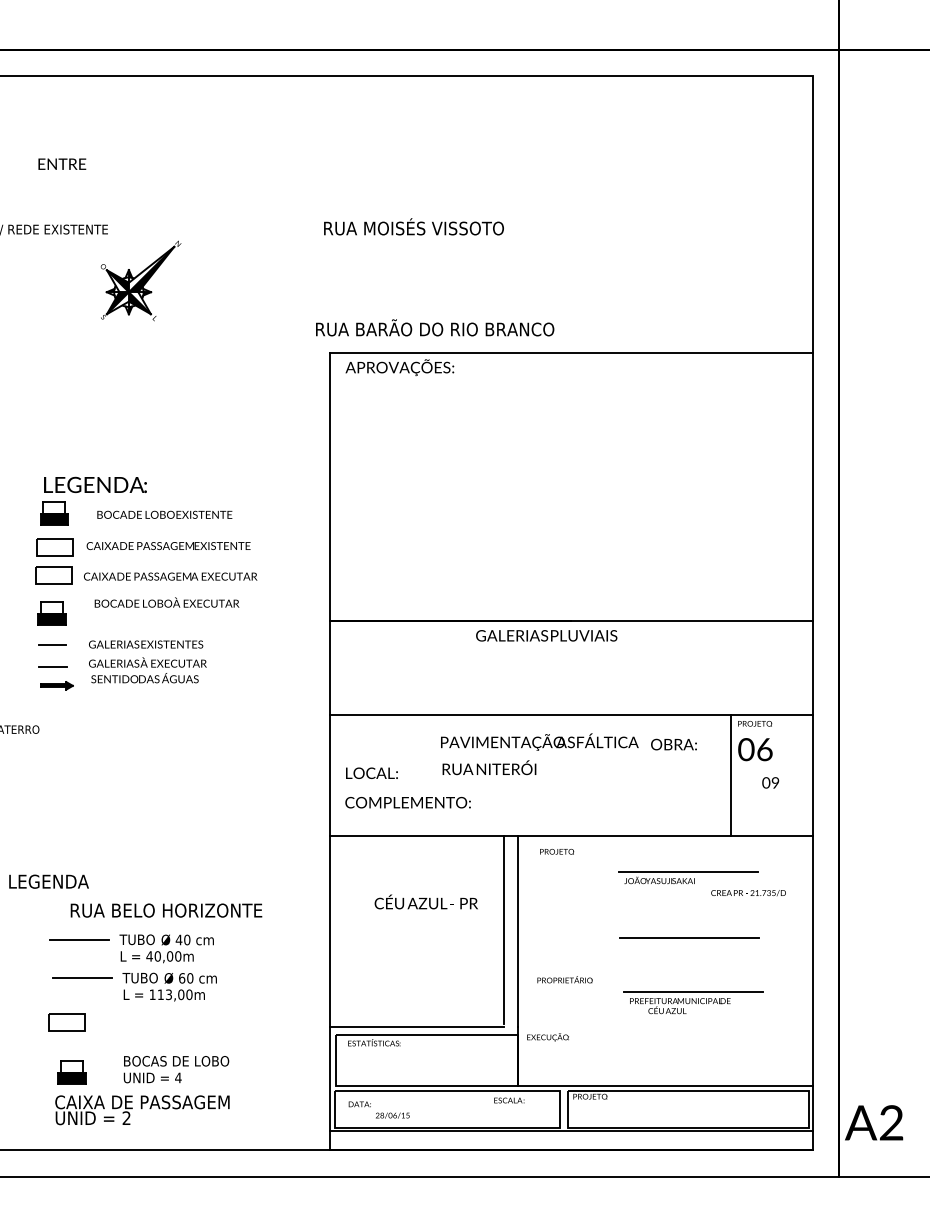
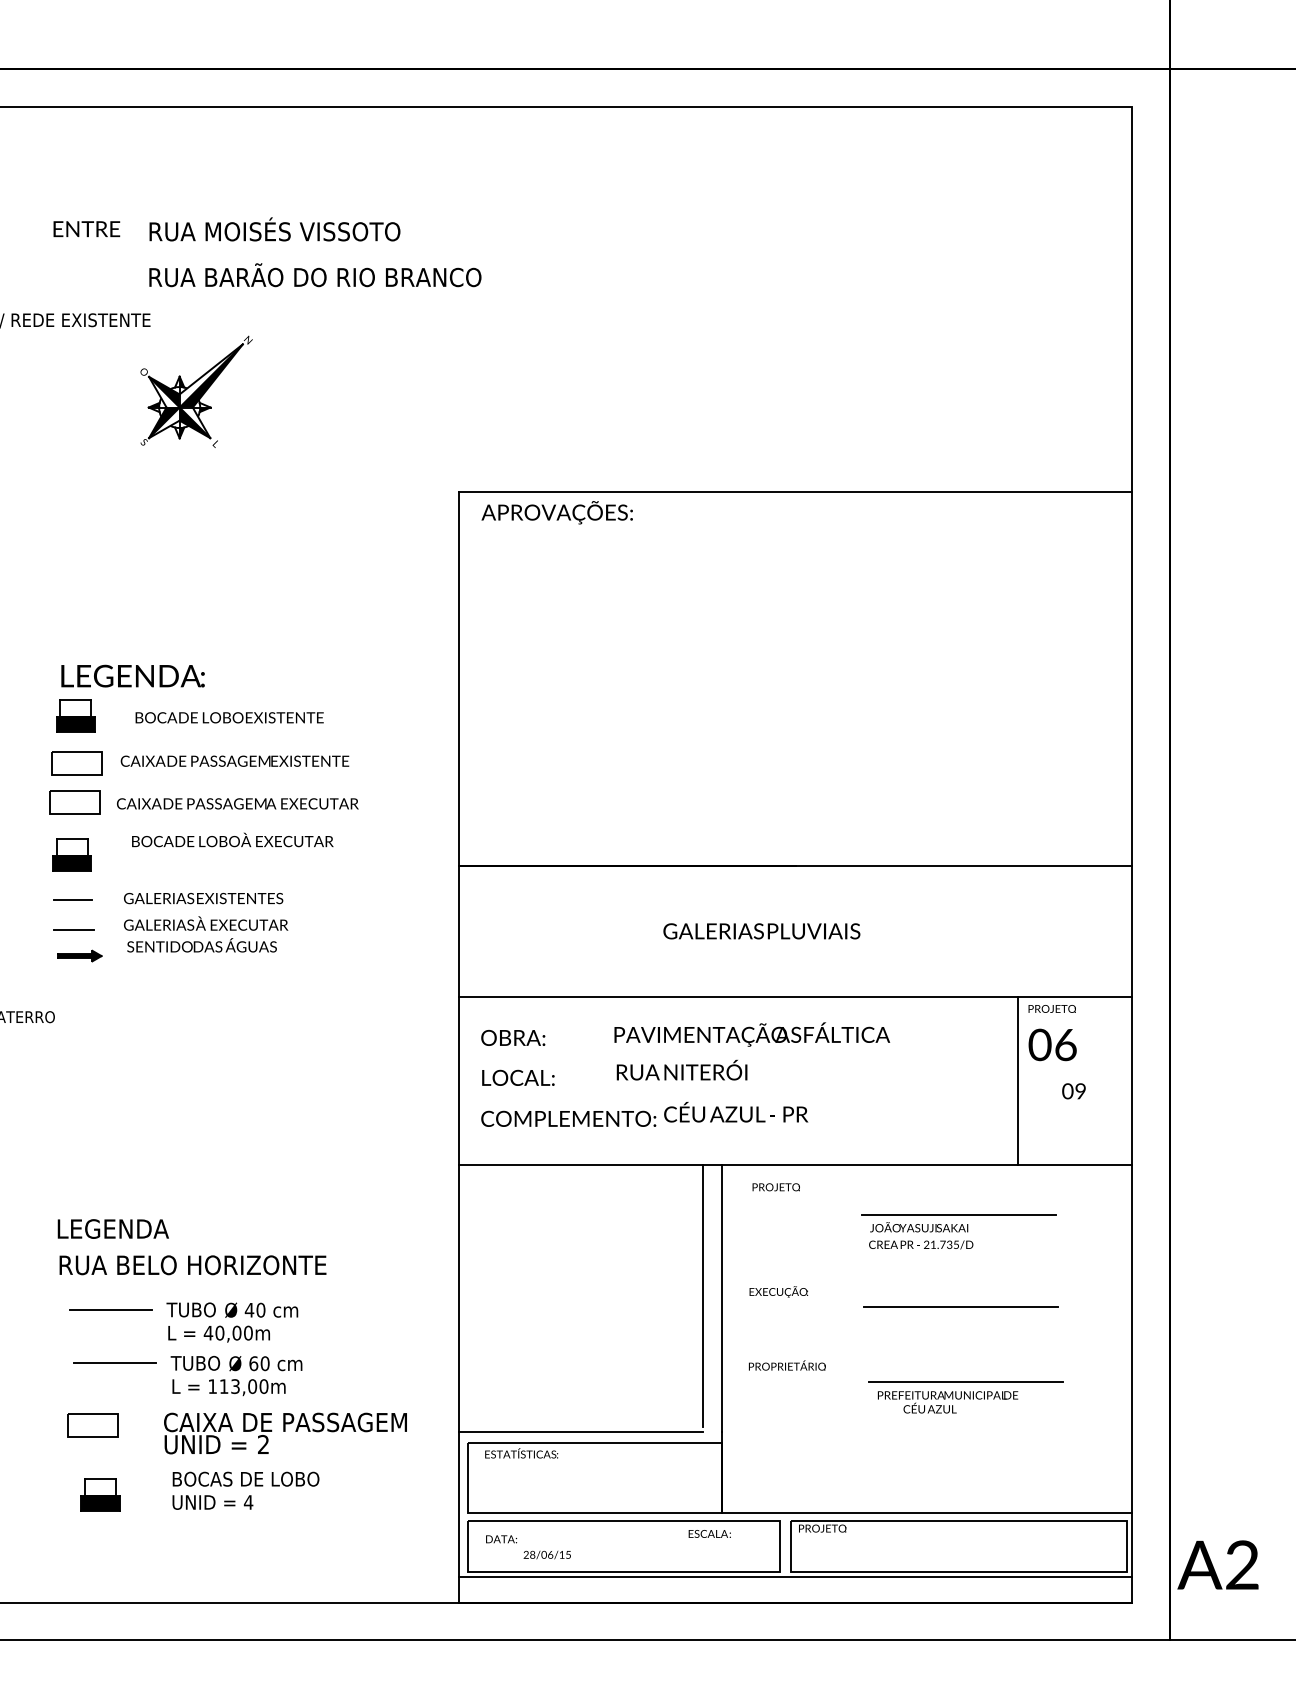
text: (413, 226) -> (274, 229), moved
text: (435, 328) -> (315, 275), moved
text: (546, 635) -> (761, 931), moved
text: (674, 744) -> (513, 1037), moved
text: (48, 881) -> (112, 1228), moved
text: (748, 892) -> (921, 1244), moved
text: (426, 902) -> (736, 1112), moved
text: (166, 910) -> (192, 1265), moved
text: (547, 1037) -> (778, 1291), moved
text: (142, 1110) -> (285, 1433), moved

